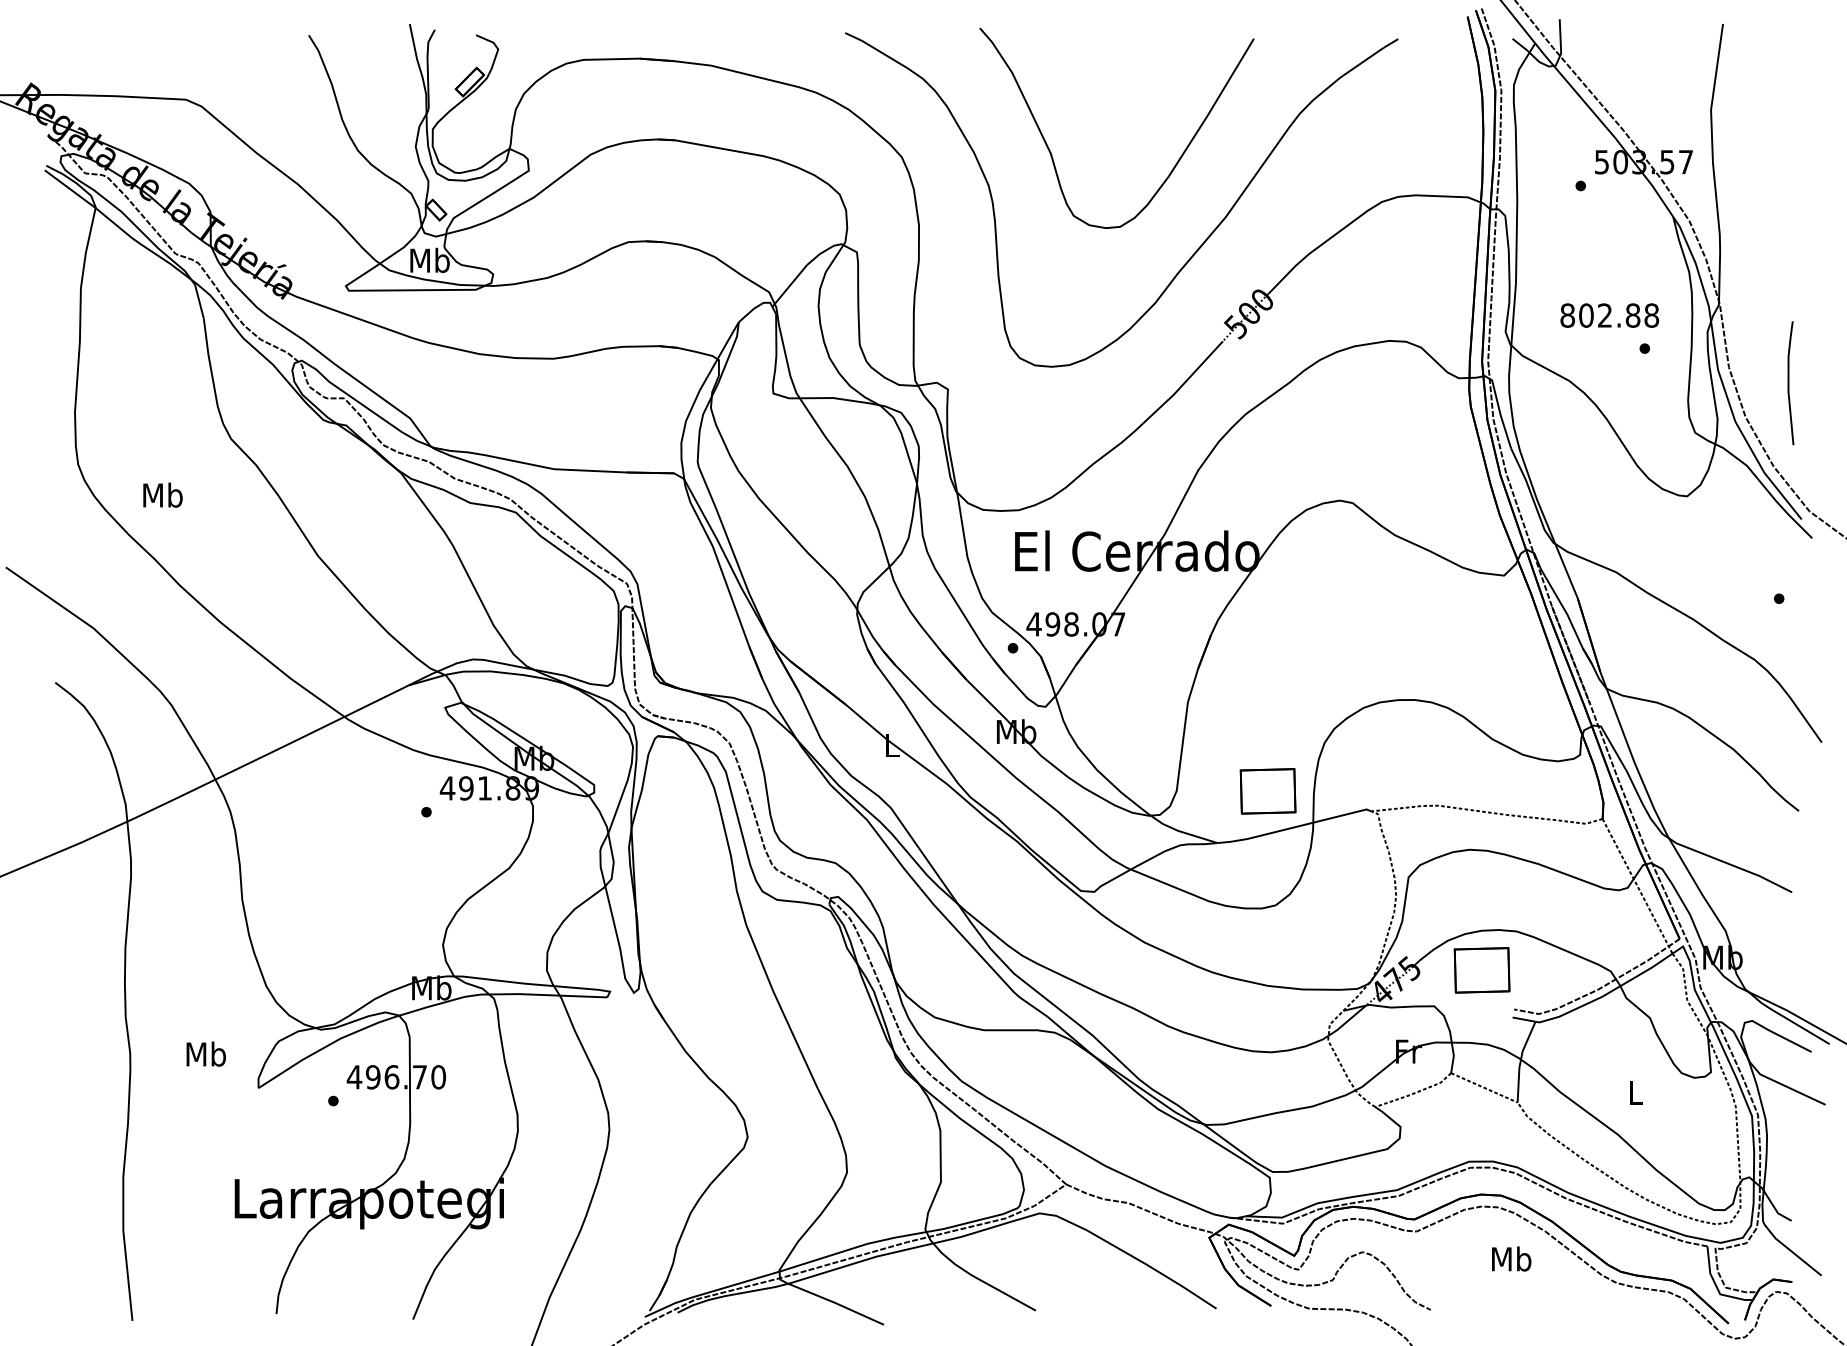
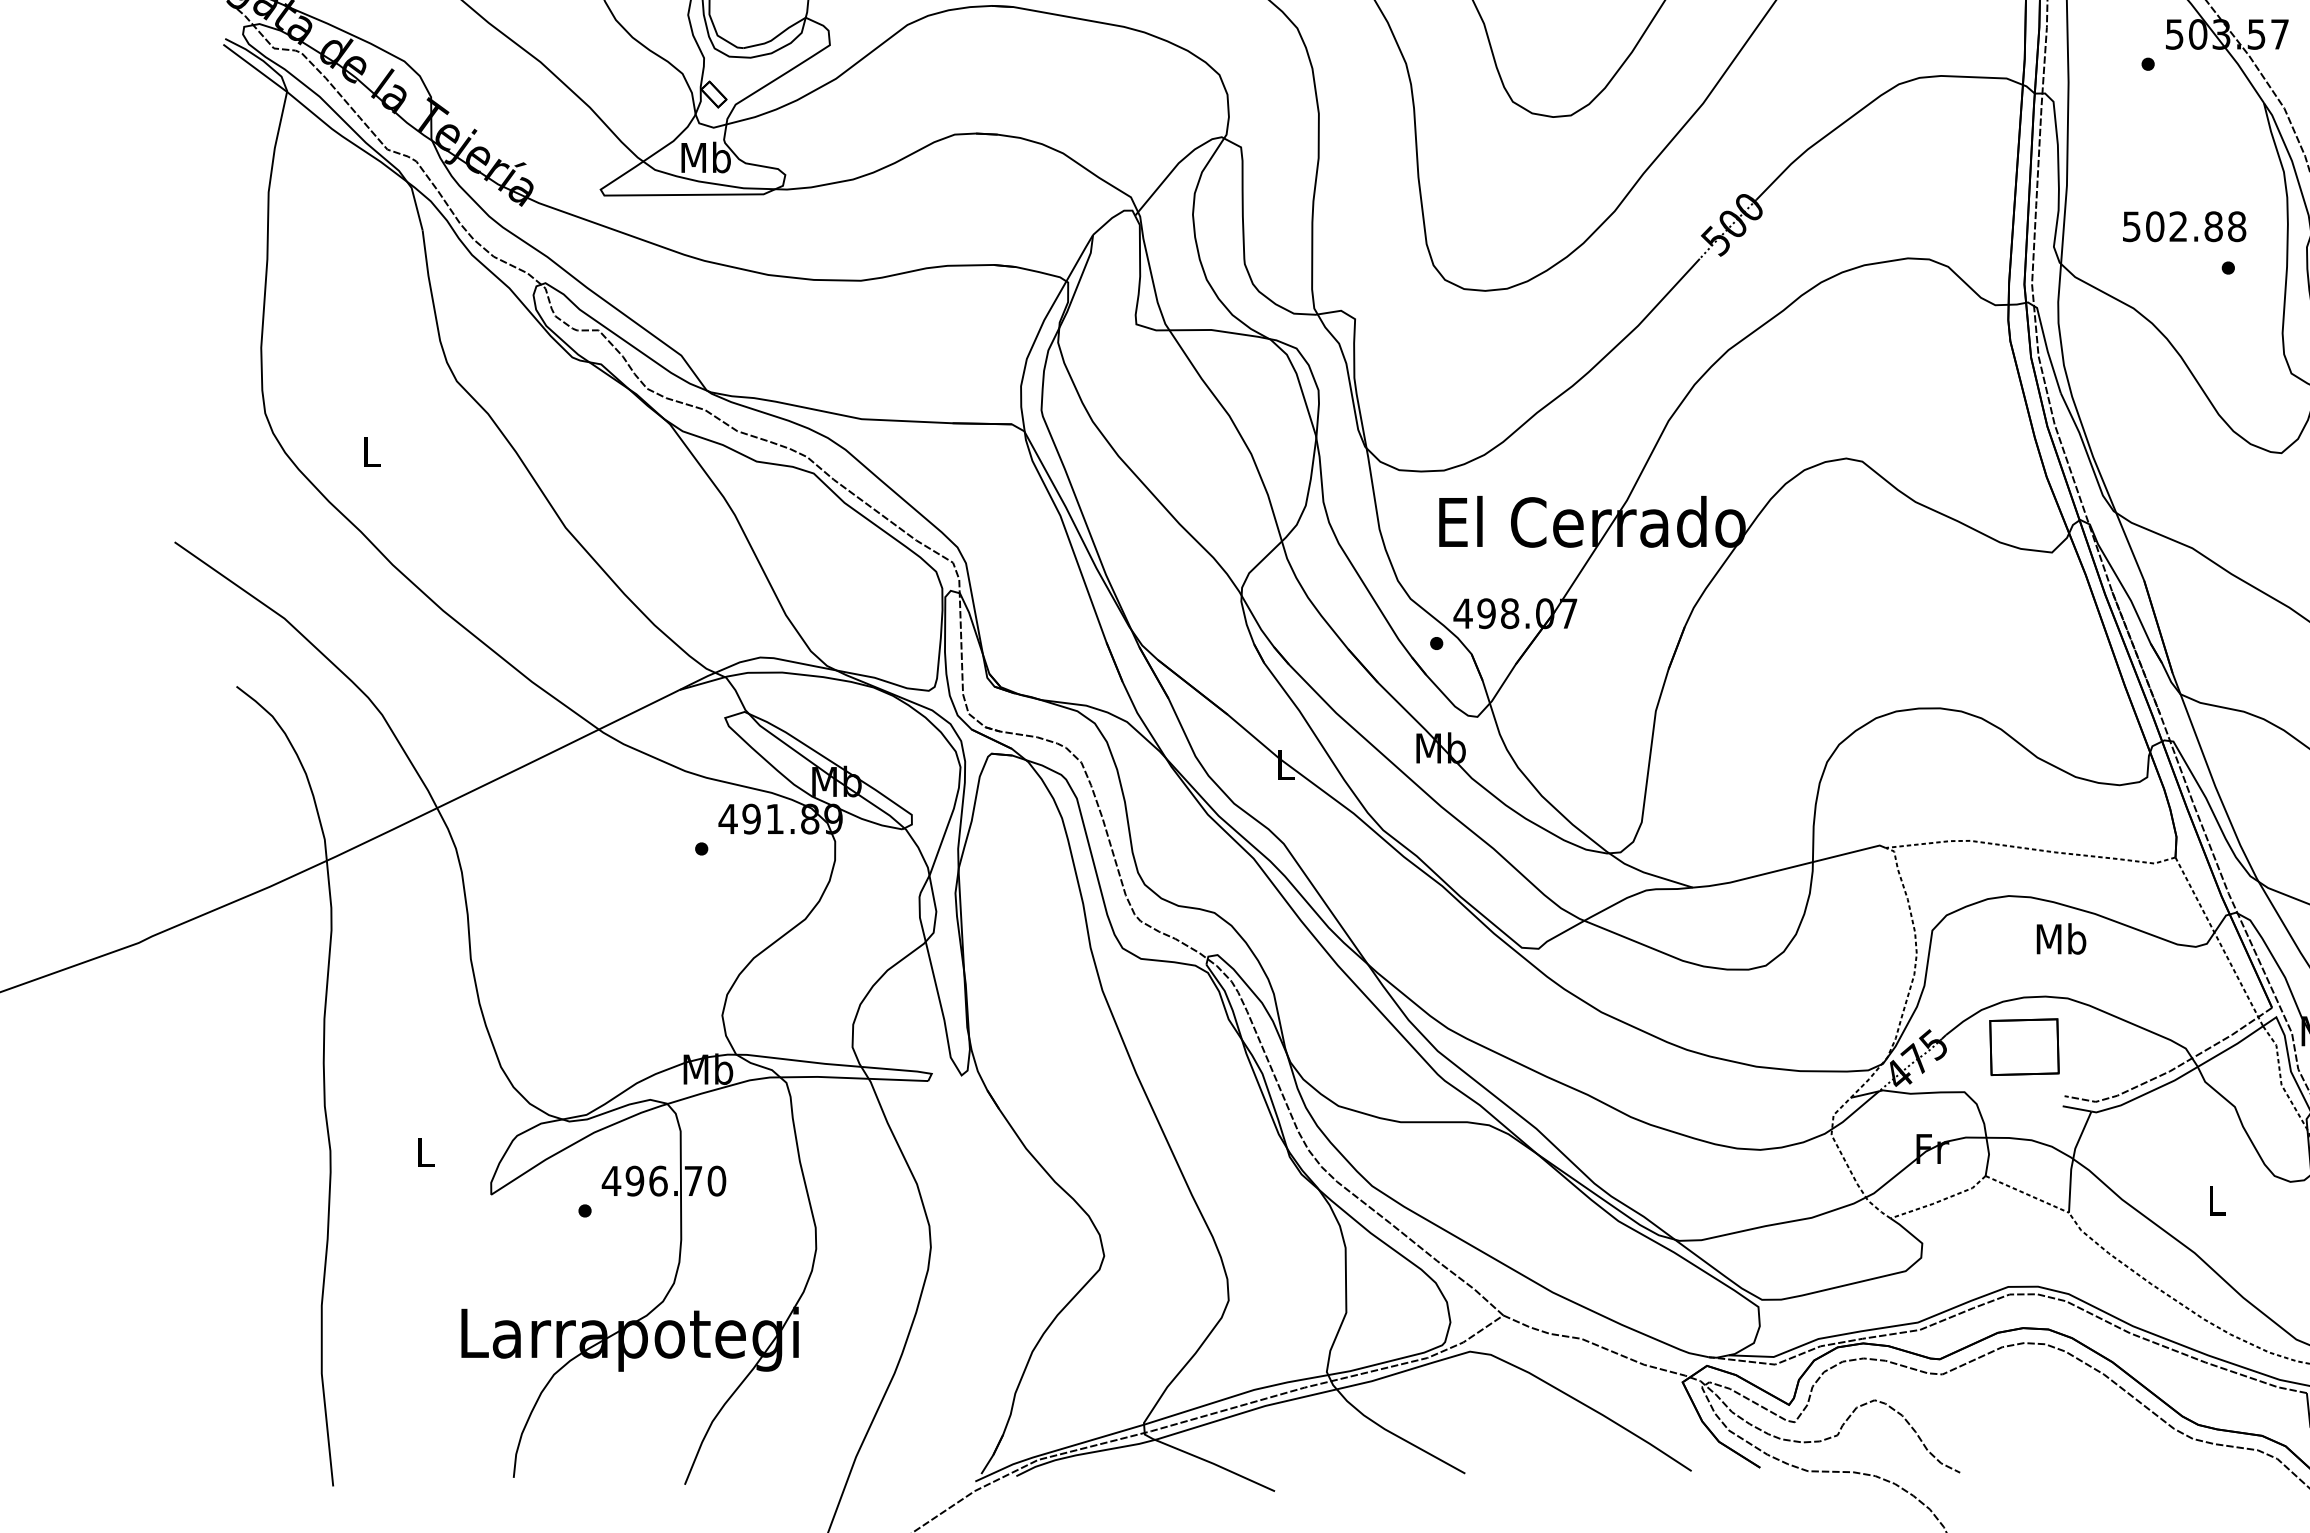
text: (1567, 315) -> (2131, 226), 802.88 -> 502.88
text: (162, 494) -> (370, 450), Mb -> L
part: (1267, 791) -> (1755, 823), removed
text: (206, 1053) -> (426, 1151), Mb -> L
text: (1511, 1258) -> (2061, 938), moved

